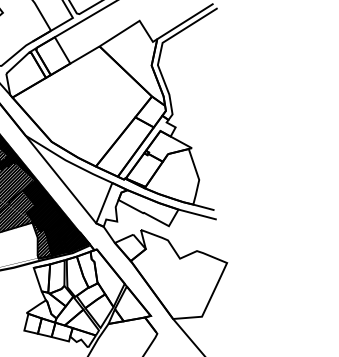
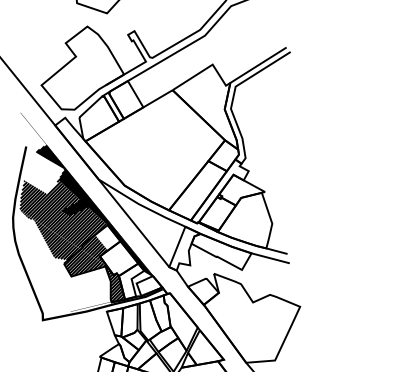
hatch: (55, 218) -> (128, 262), removed

